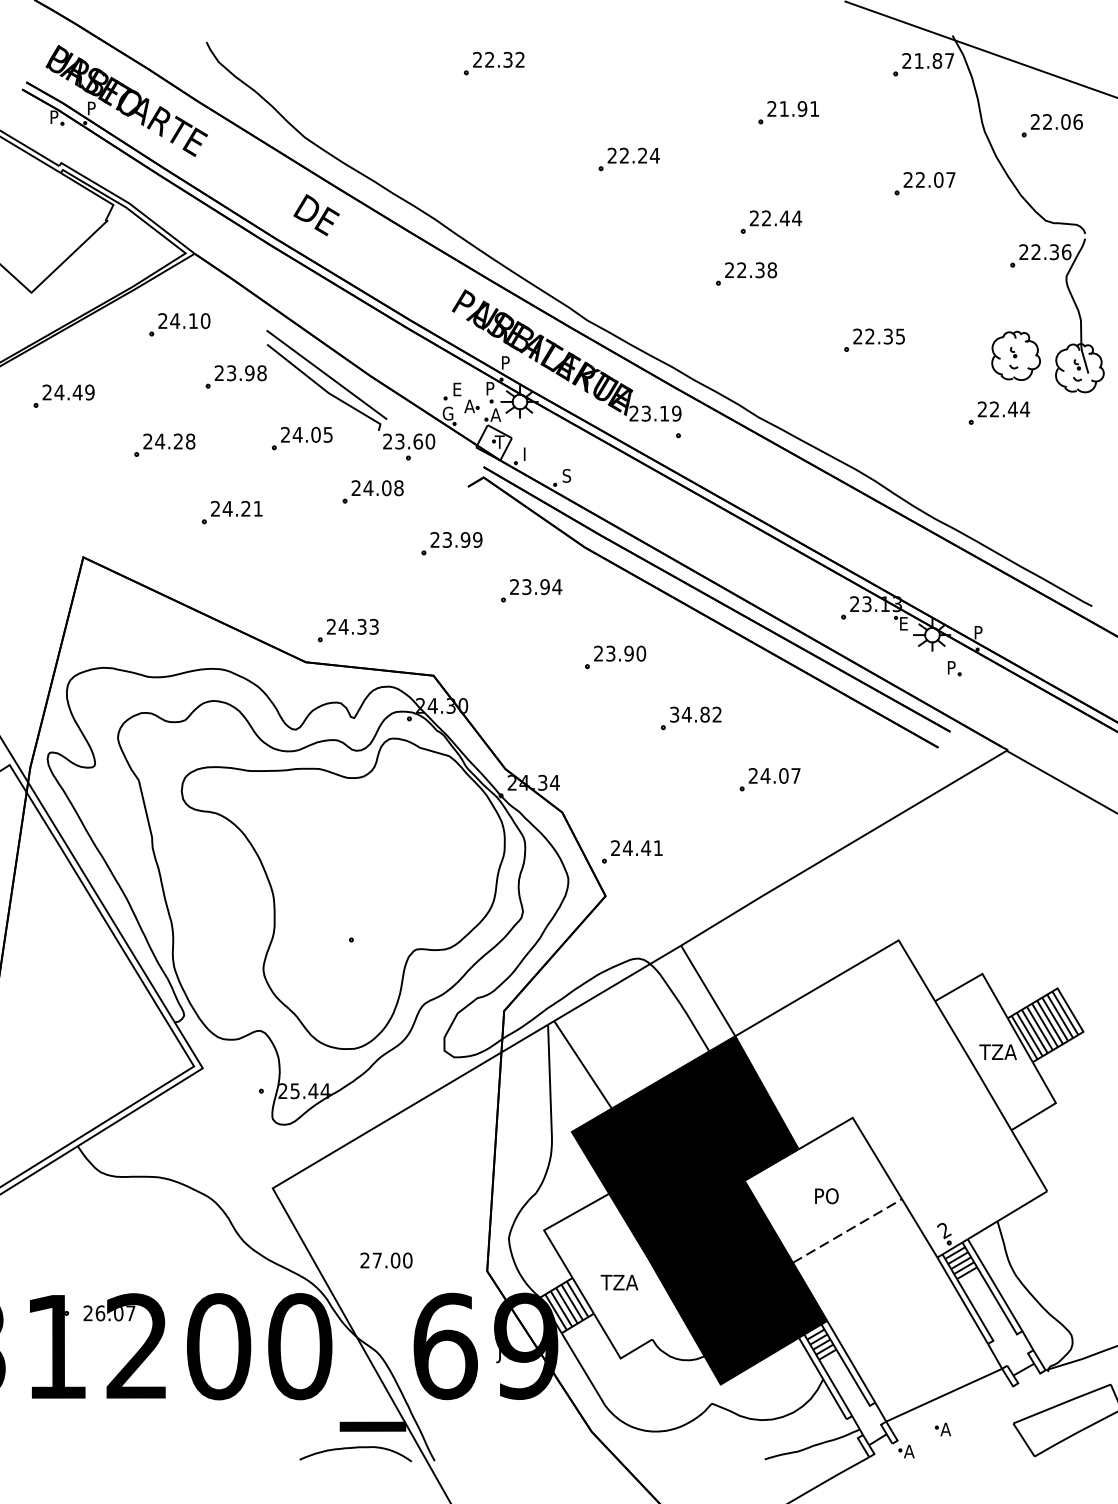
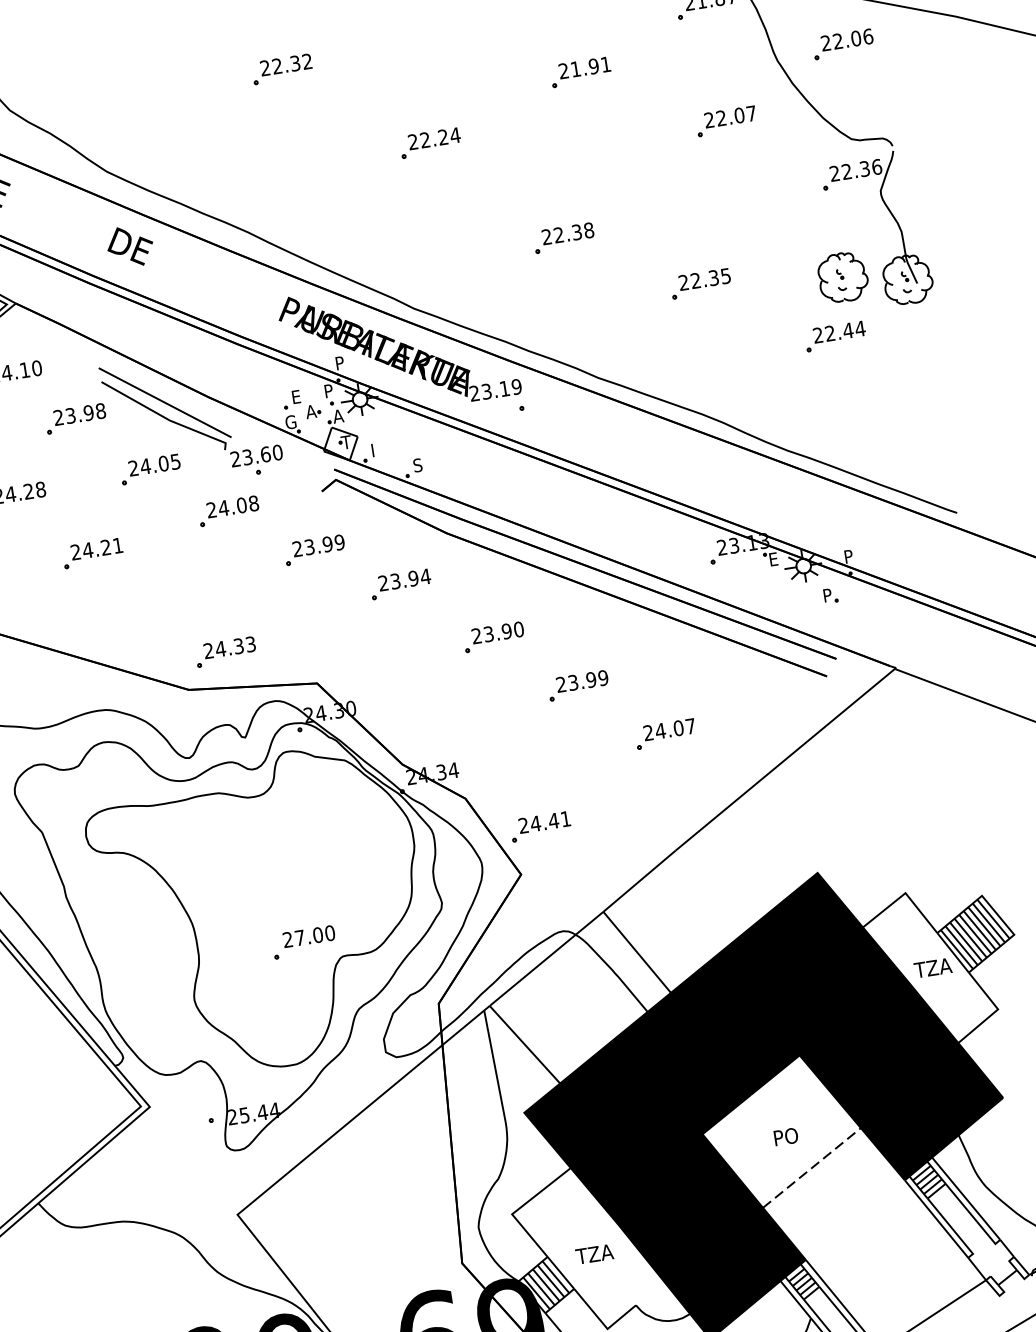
part: (771, 221) -> (580, 182), removed
text: (695, 714) -> (581, 681), 34.82 -> 23.99
fill: (891, 1098) -> (834, 1030), added
text: (386, 1260) -> (309, 936), moved

